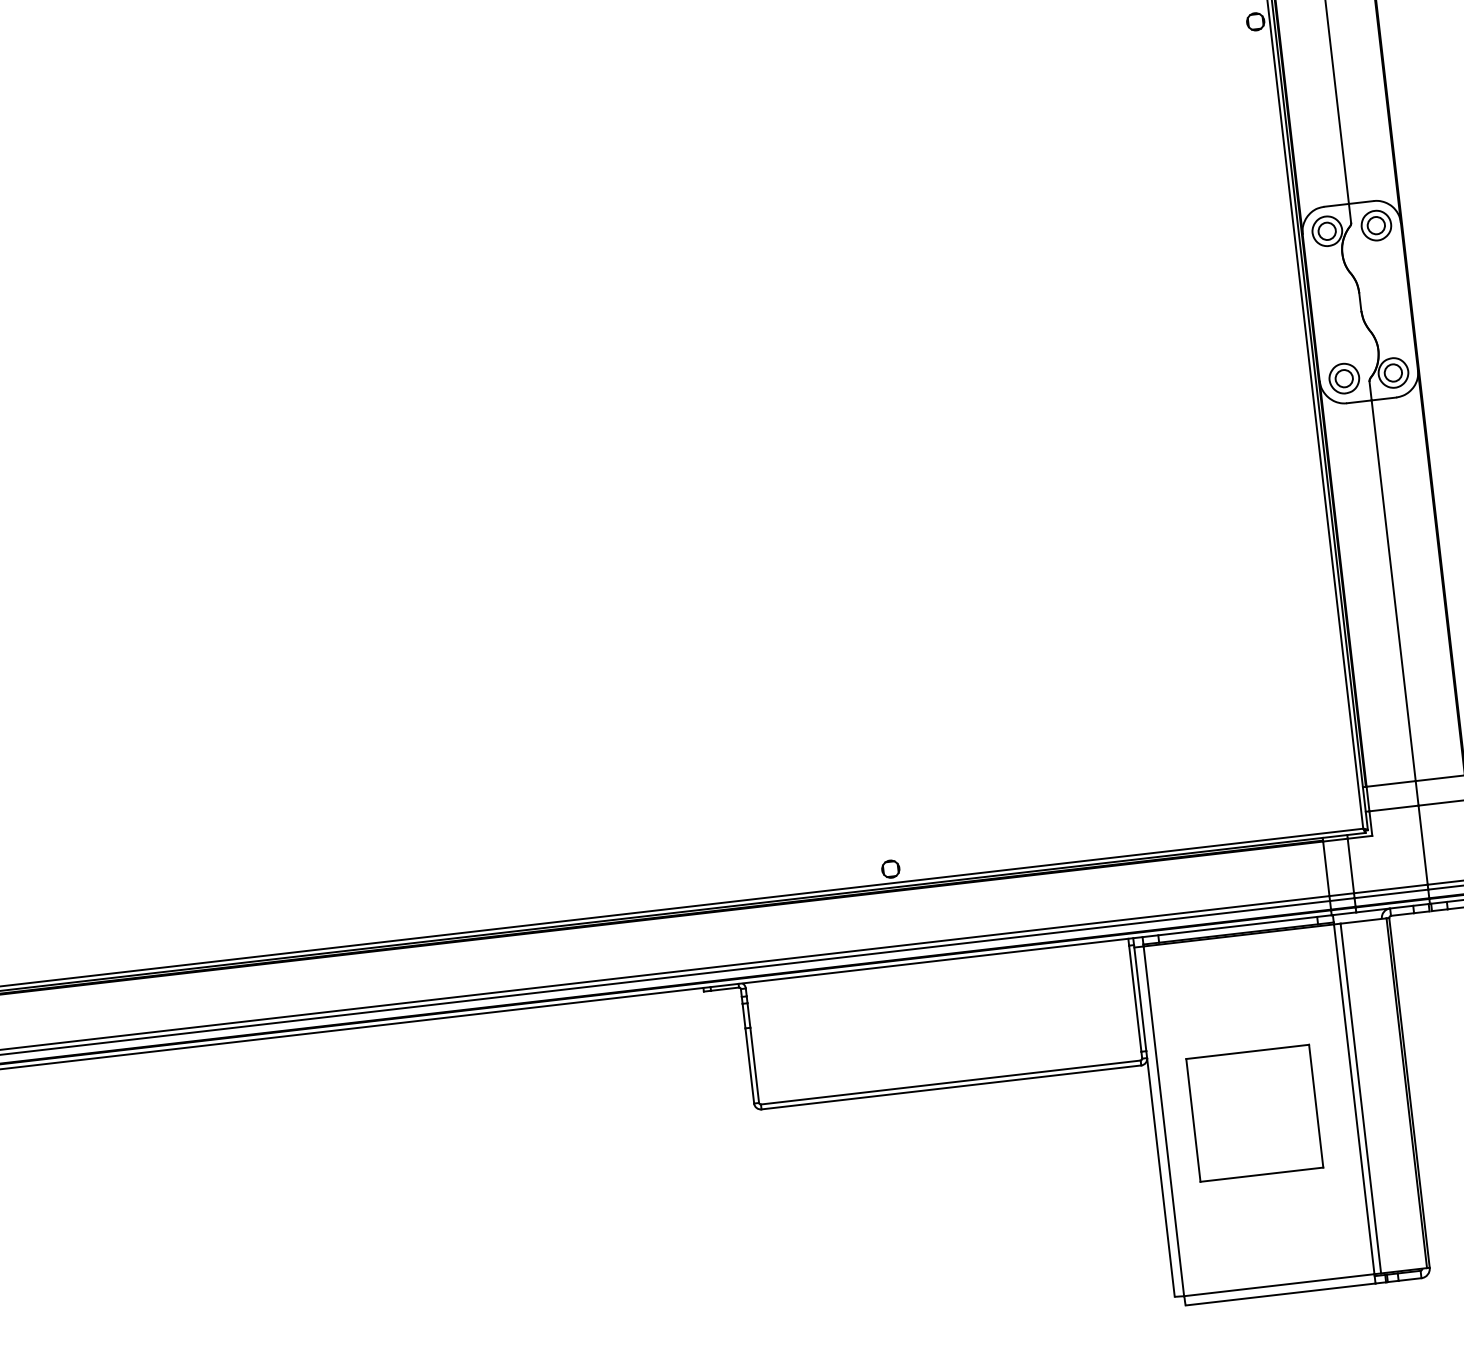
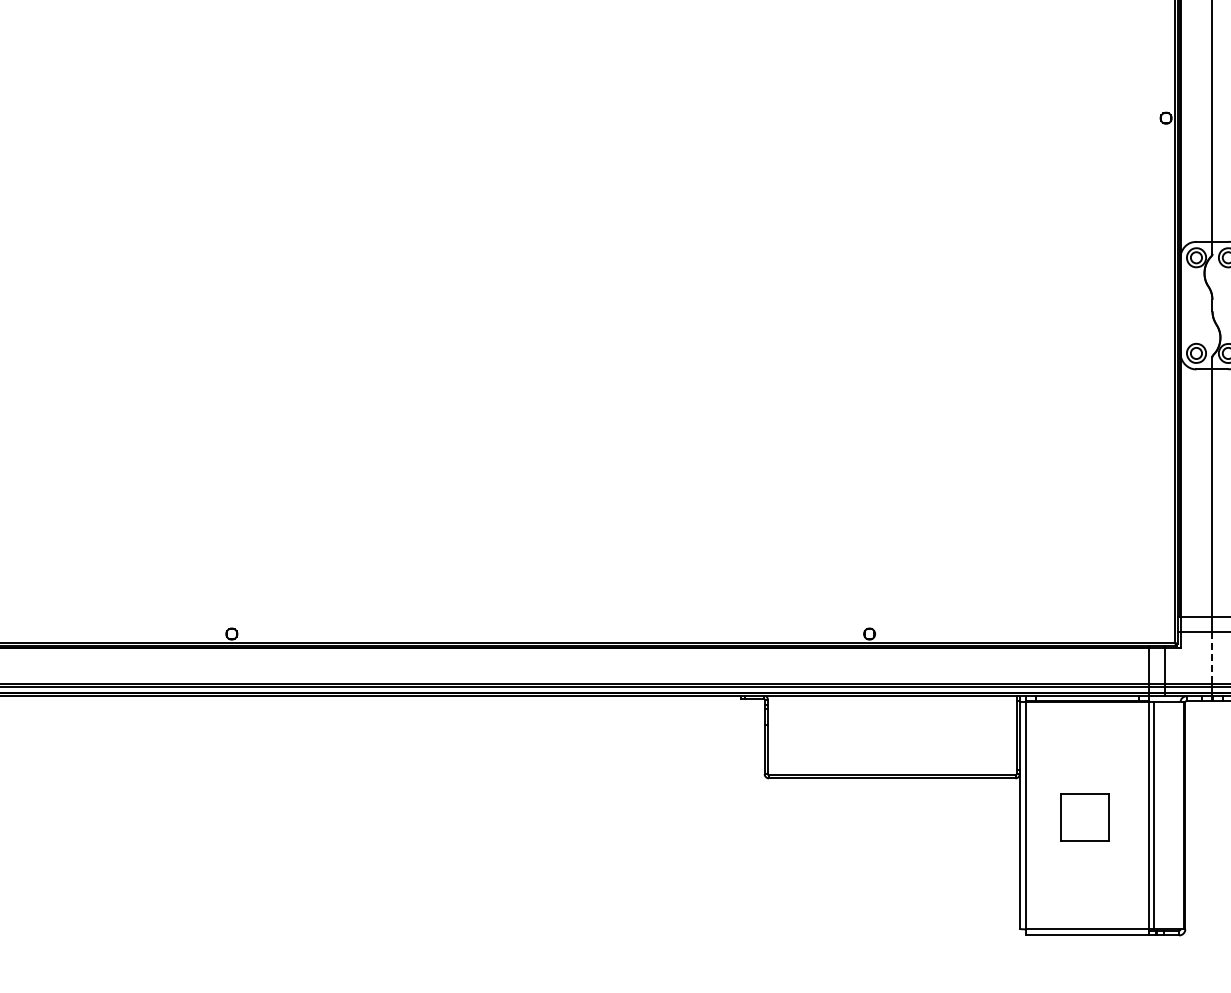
line: (1423, 845) -> (1212, 658), solid -> dashed
part: (1254, 1113) -> (1084, 817), size x0.6

